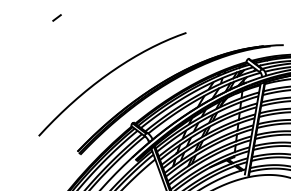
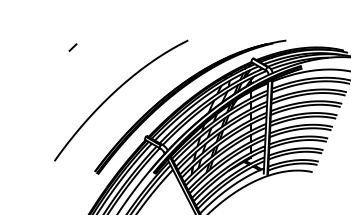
line: (56, 17) -> (72, 47), moved

